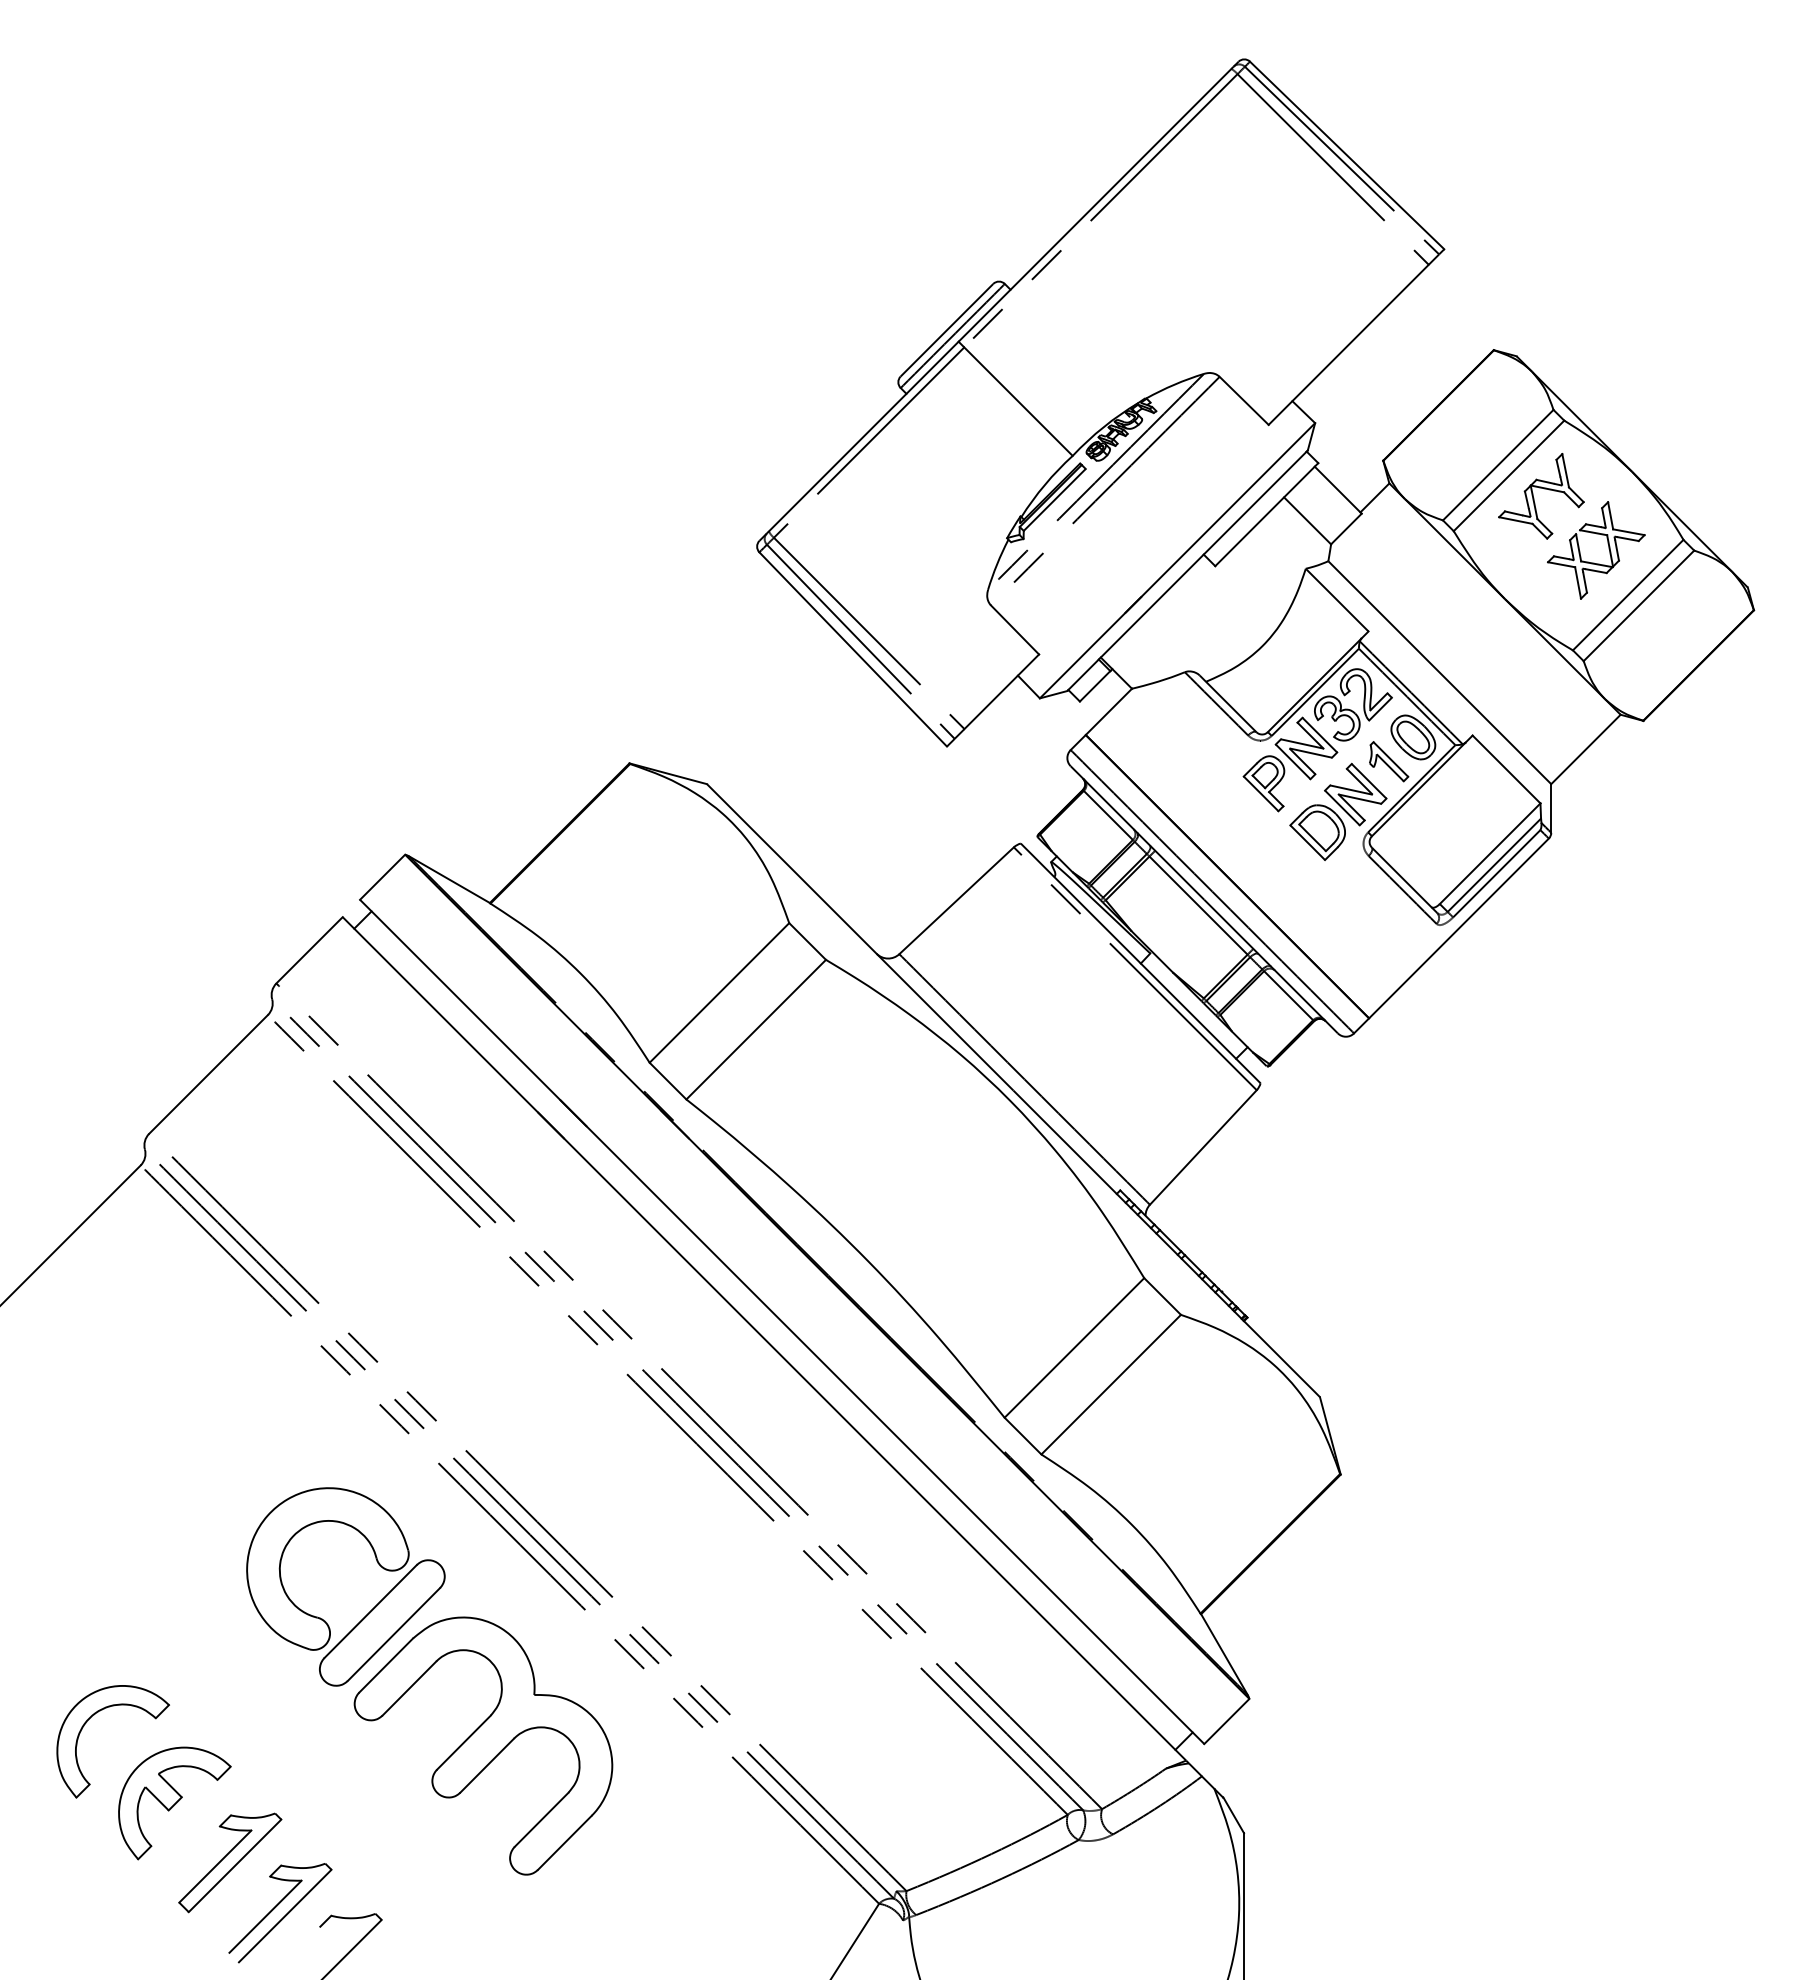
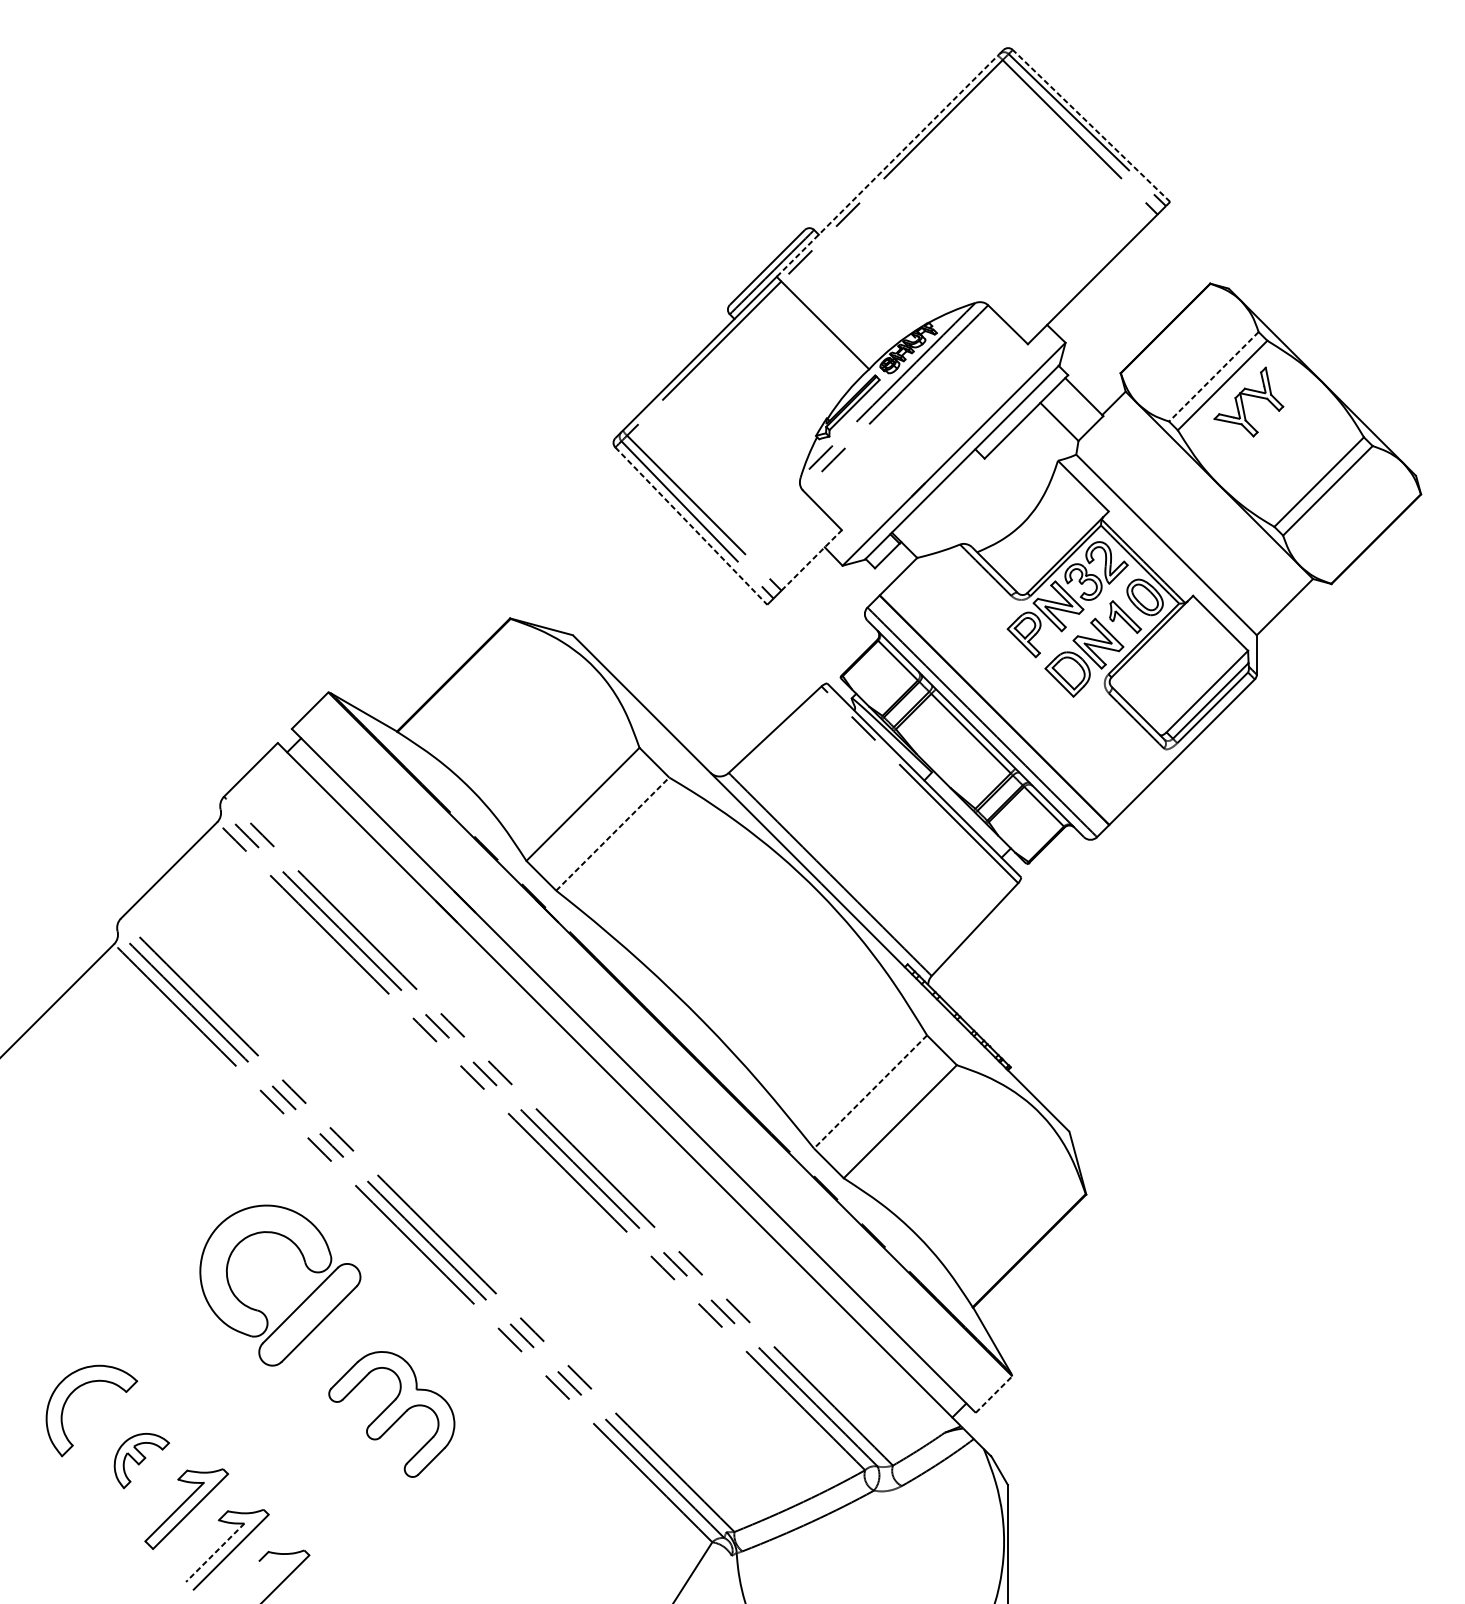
line: (1346, 155) -> (1090, 125), solid -> dashed
line: (1095, 205) -> (887, 166), solid -> dashed
line: (1497, 465) -> (1213, 377), solid -> dashed
part: (1608, 549) -> (1303, 445), removed
line: (853, 649) -> (691, 526), solid -> dashed
line: (1001, 691) -> (811, 560), solid -> dashed
line: (756, 1029) -> (613, 833), solid -> dashed
line: (1074, 1347) -> (870, 1091), solid -> dashed
line: (1226, 1721) -> (993, 1394), solid -> dashed
part: (483, 1745) -> (391, 1414), size x0.6
part: (174, 1803) -> (141, 1461), size x0.6
line: (265, 1916) -> (215, 1552), solid -> dashed

